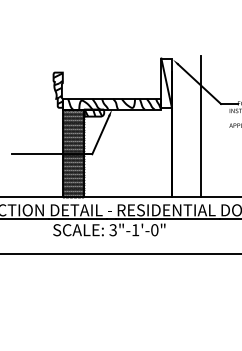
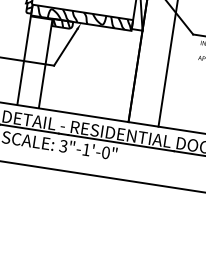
hatch: (73, 154) -> (34, 62), removed

